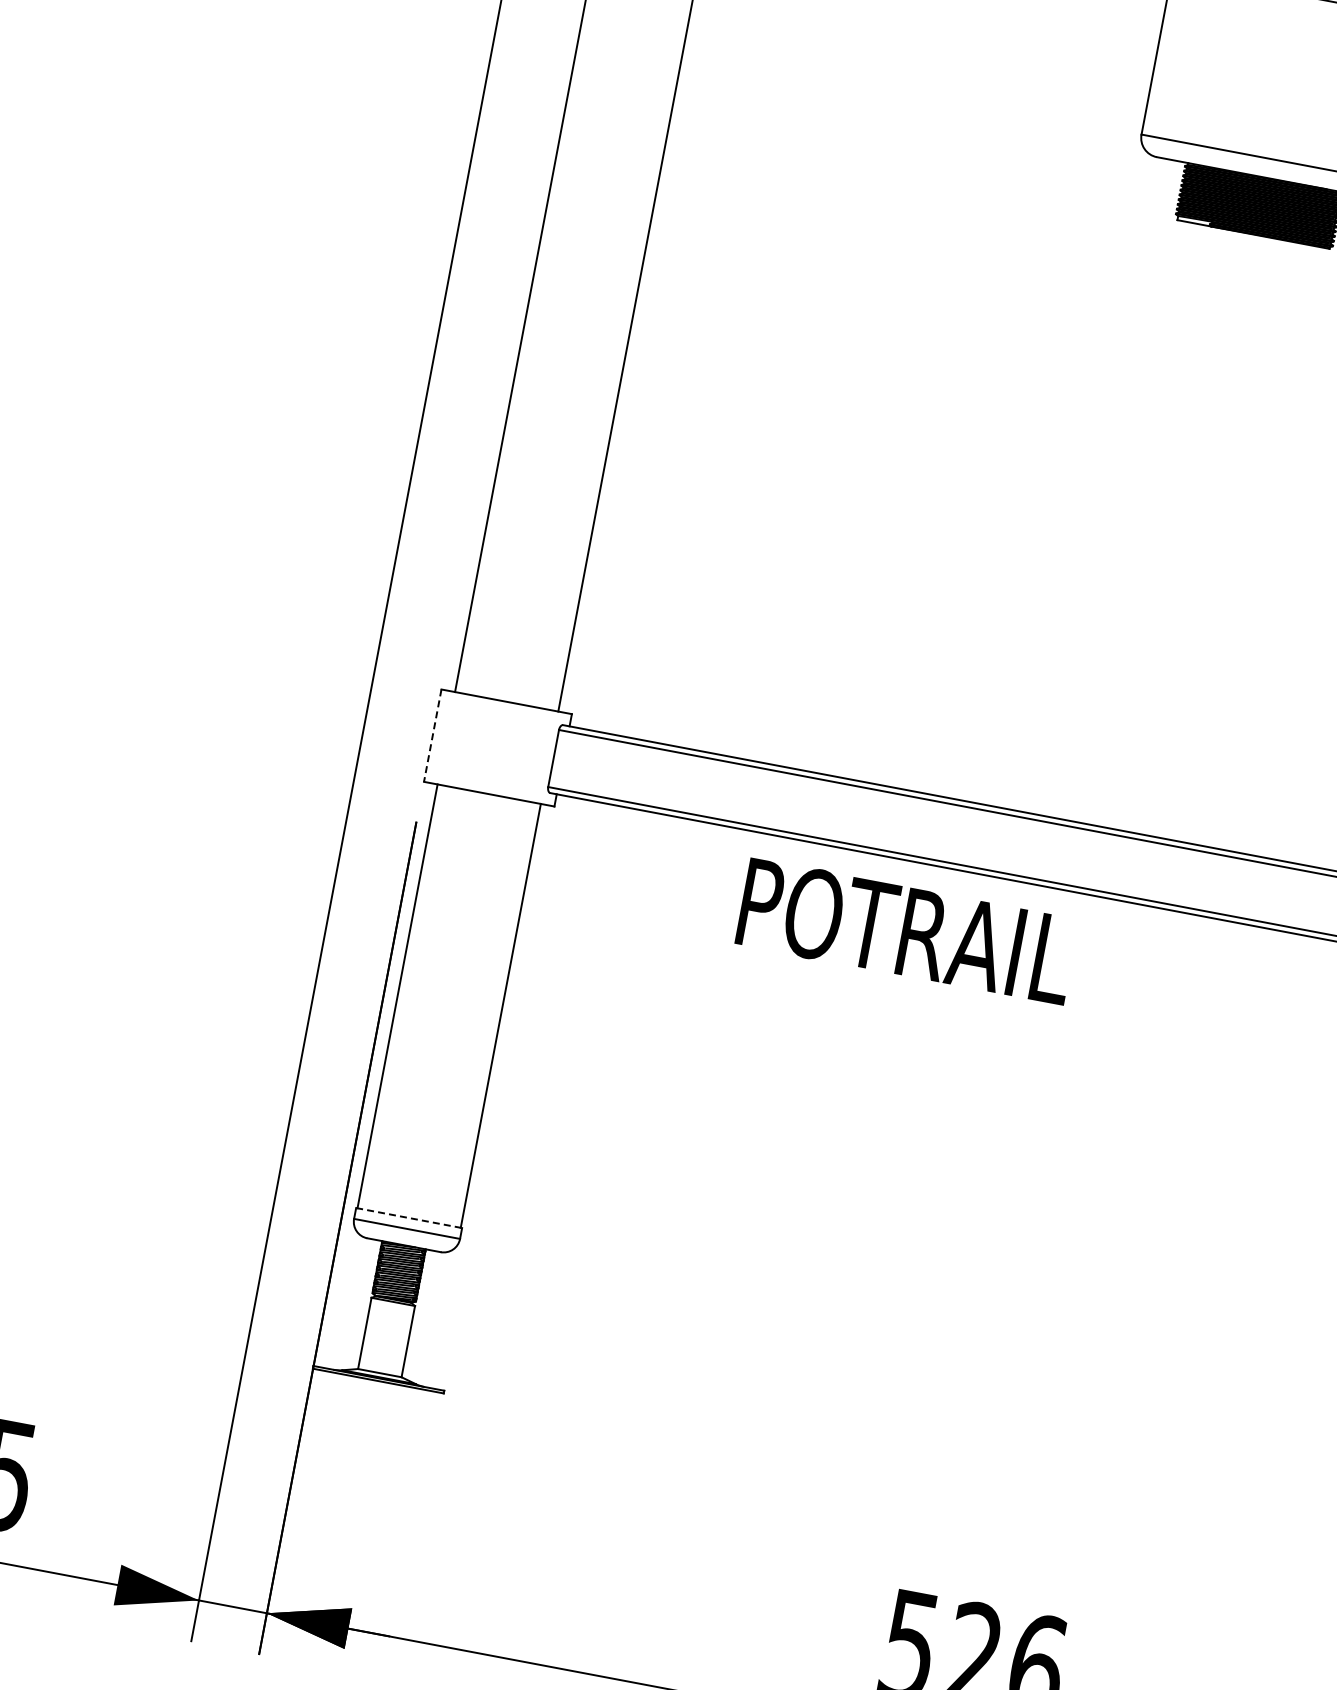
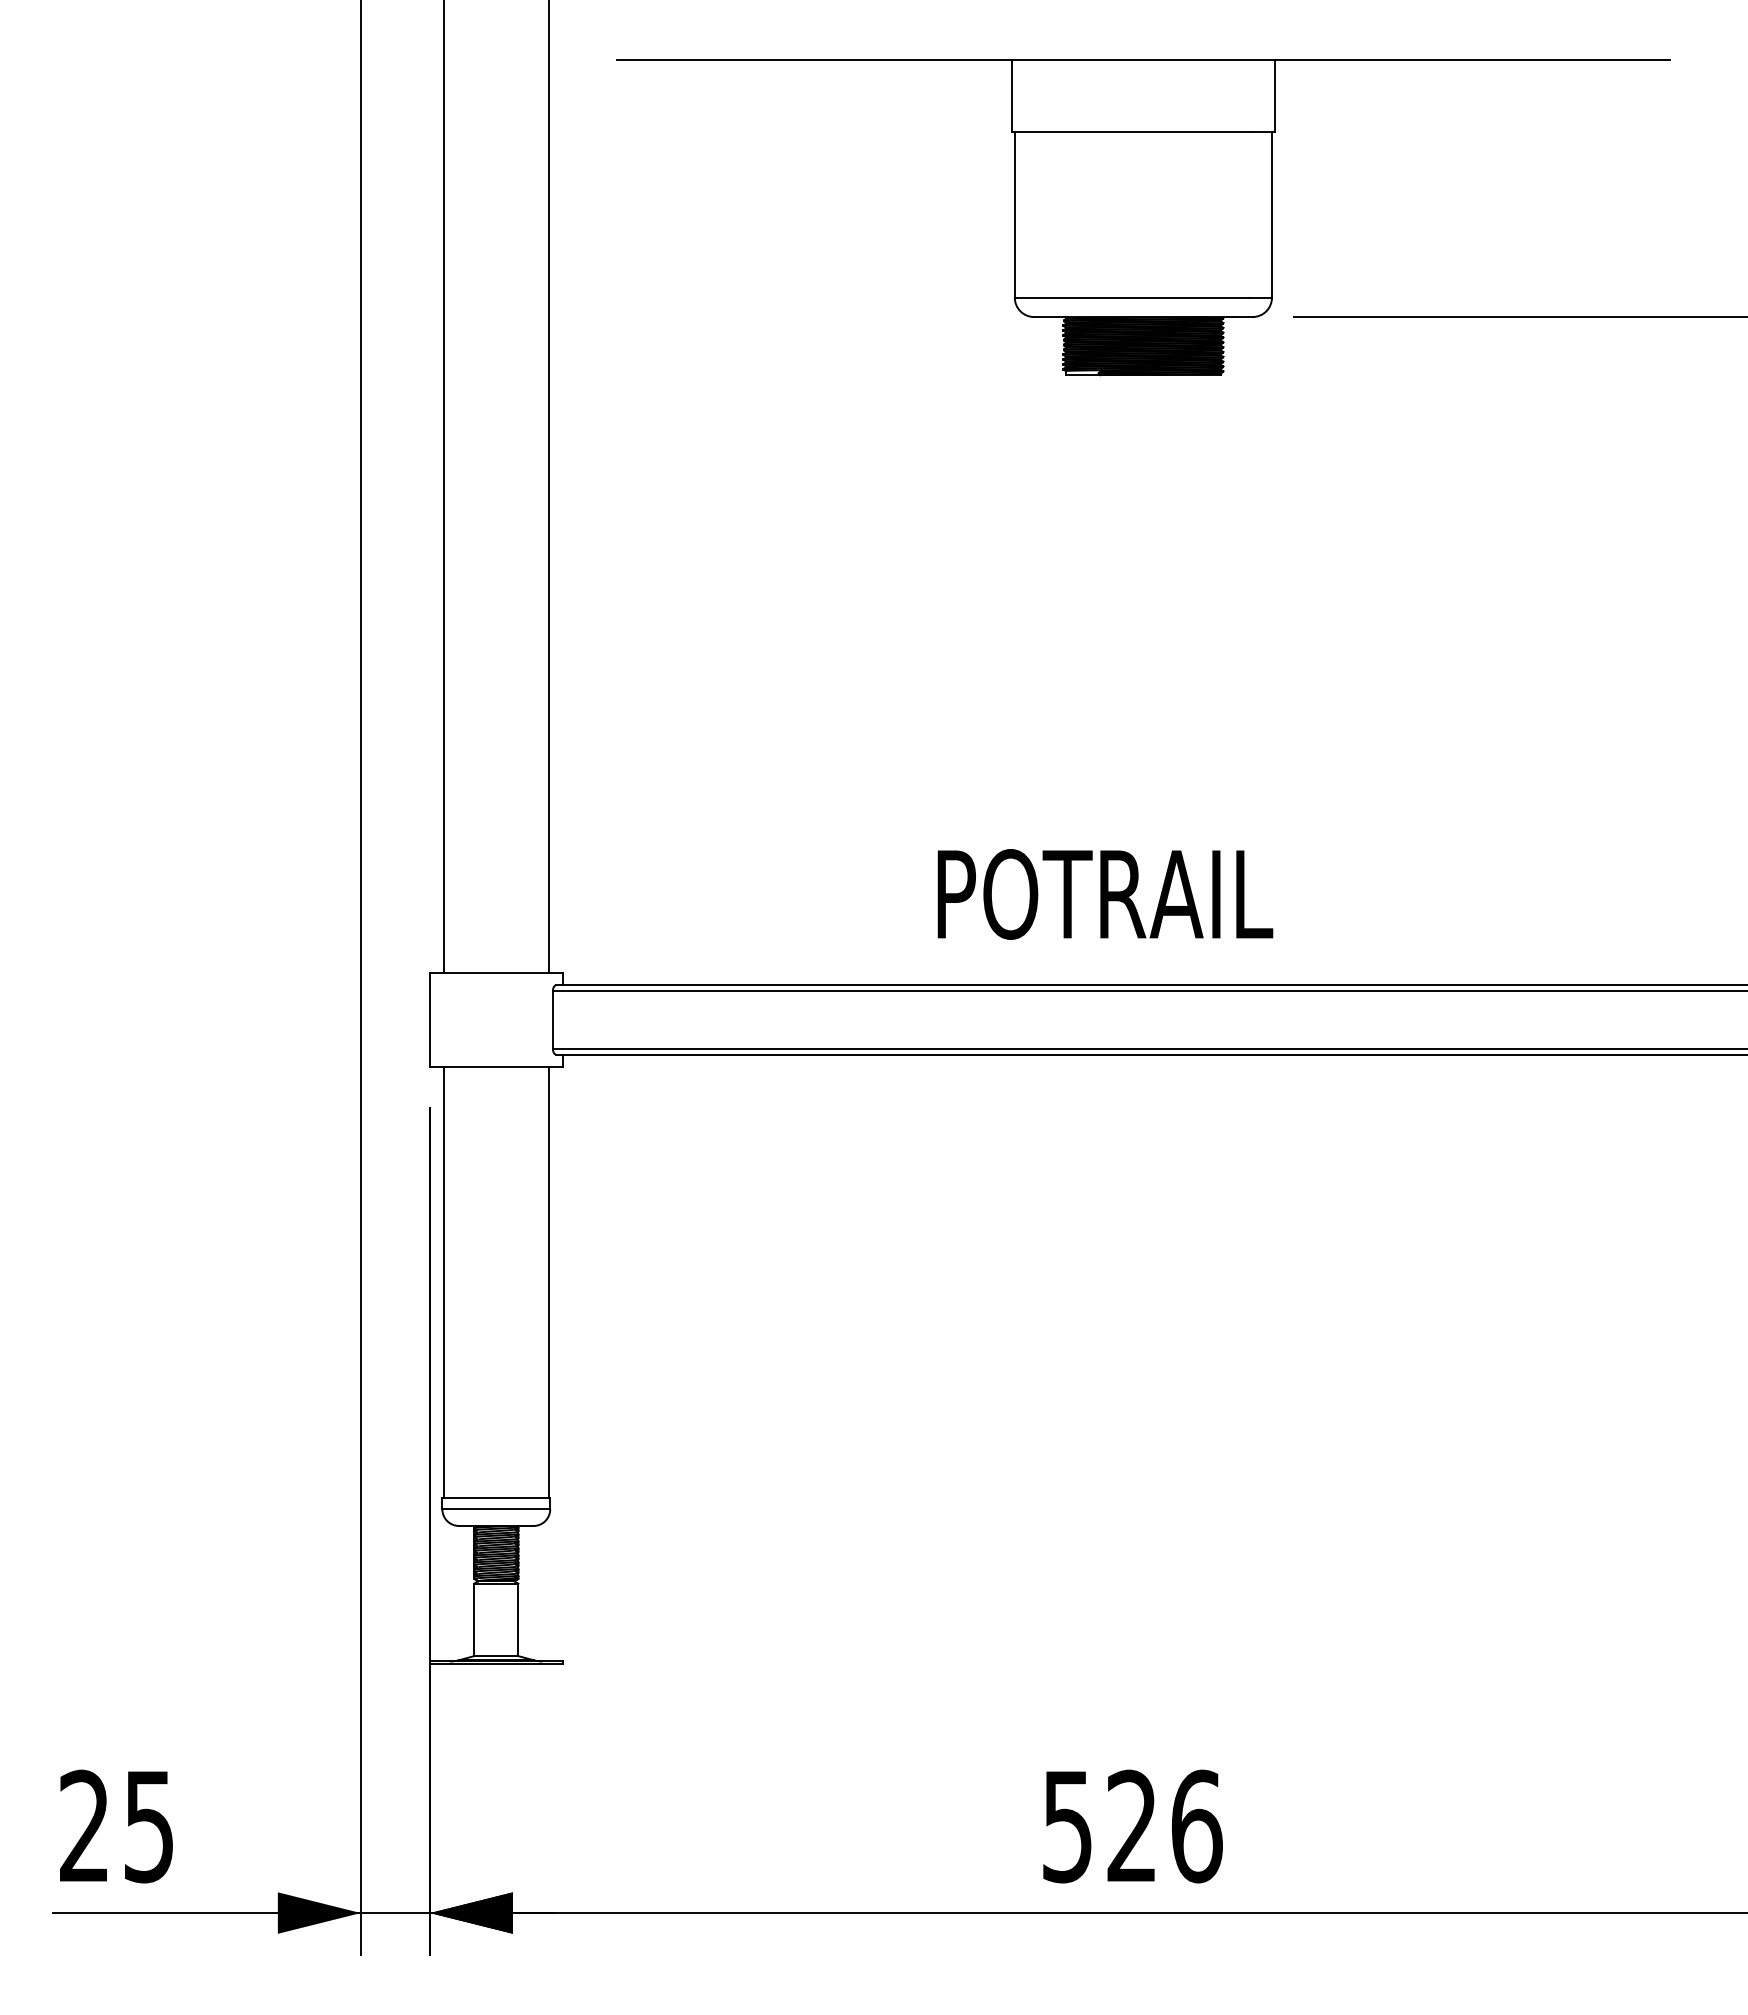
line: (432, 736) -> (429, 1020), dashed -> solid
text: (907, 931) -> (1105, 894), moved
line: (409, 1218) -> (496, 1498), dashed -> solid

